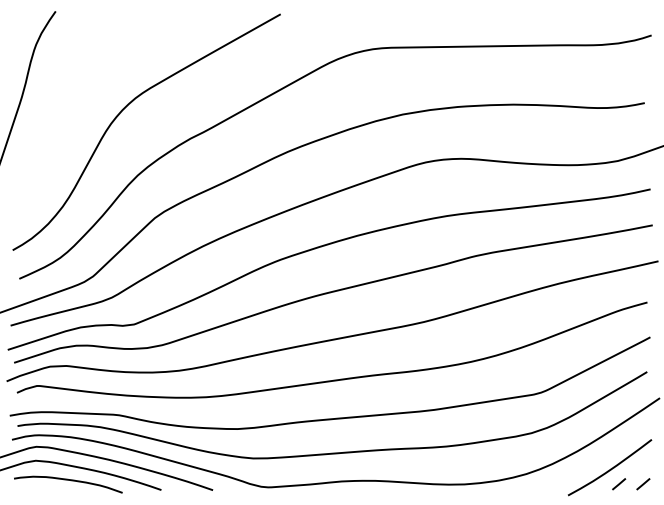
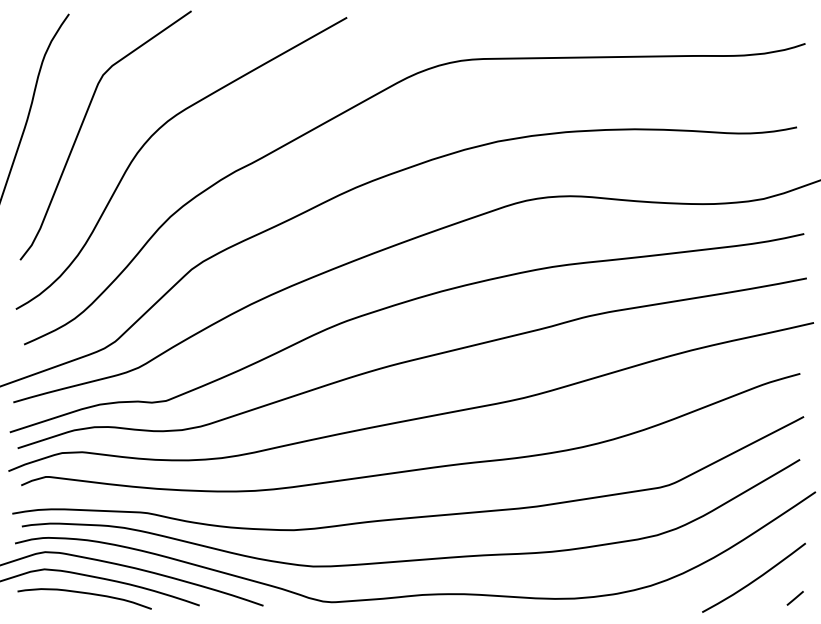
curve: (66, 102) -> (82, 126), added
line: (618, 484) -> (764, 598), removed

